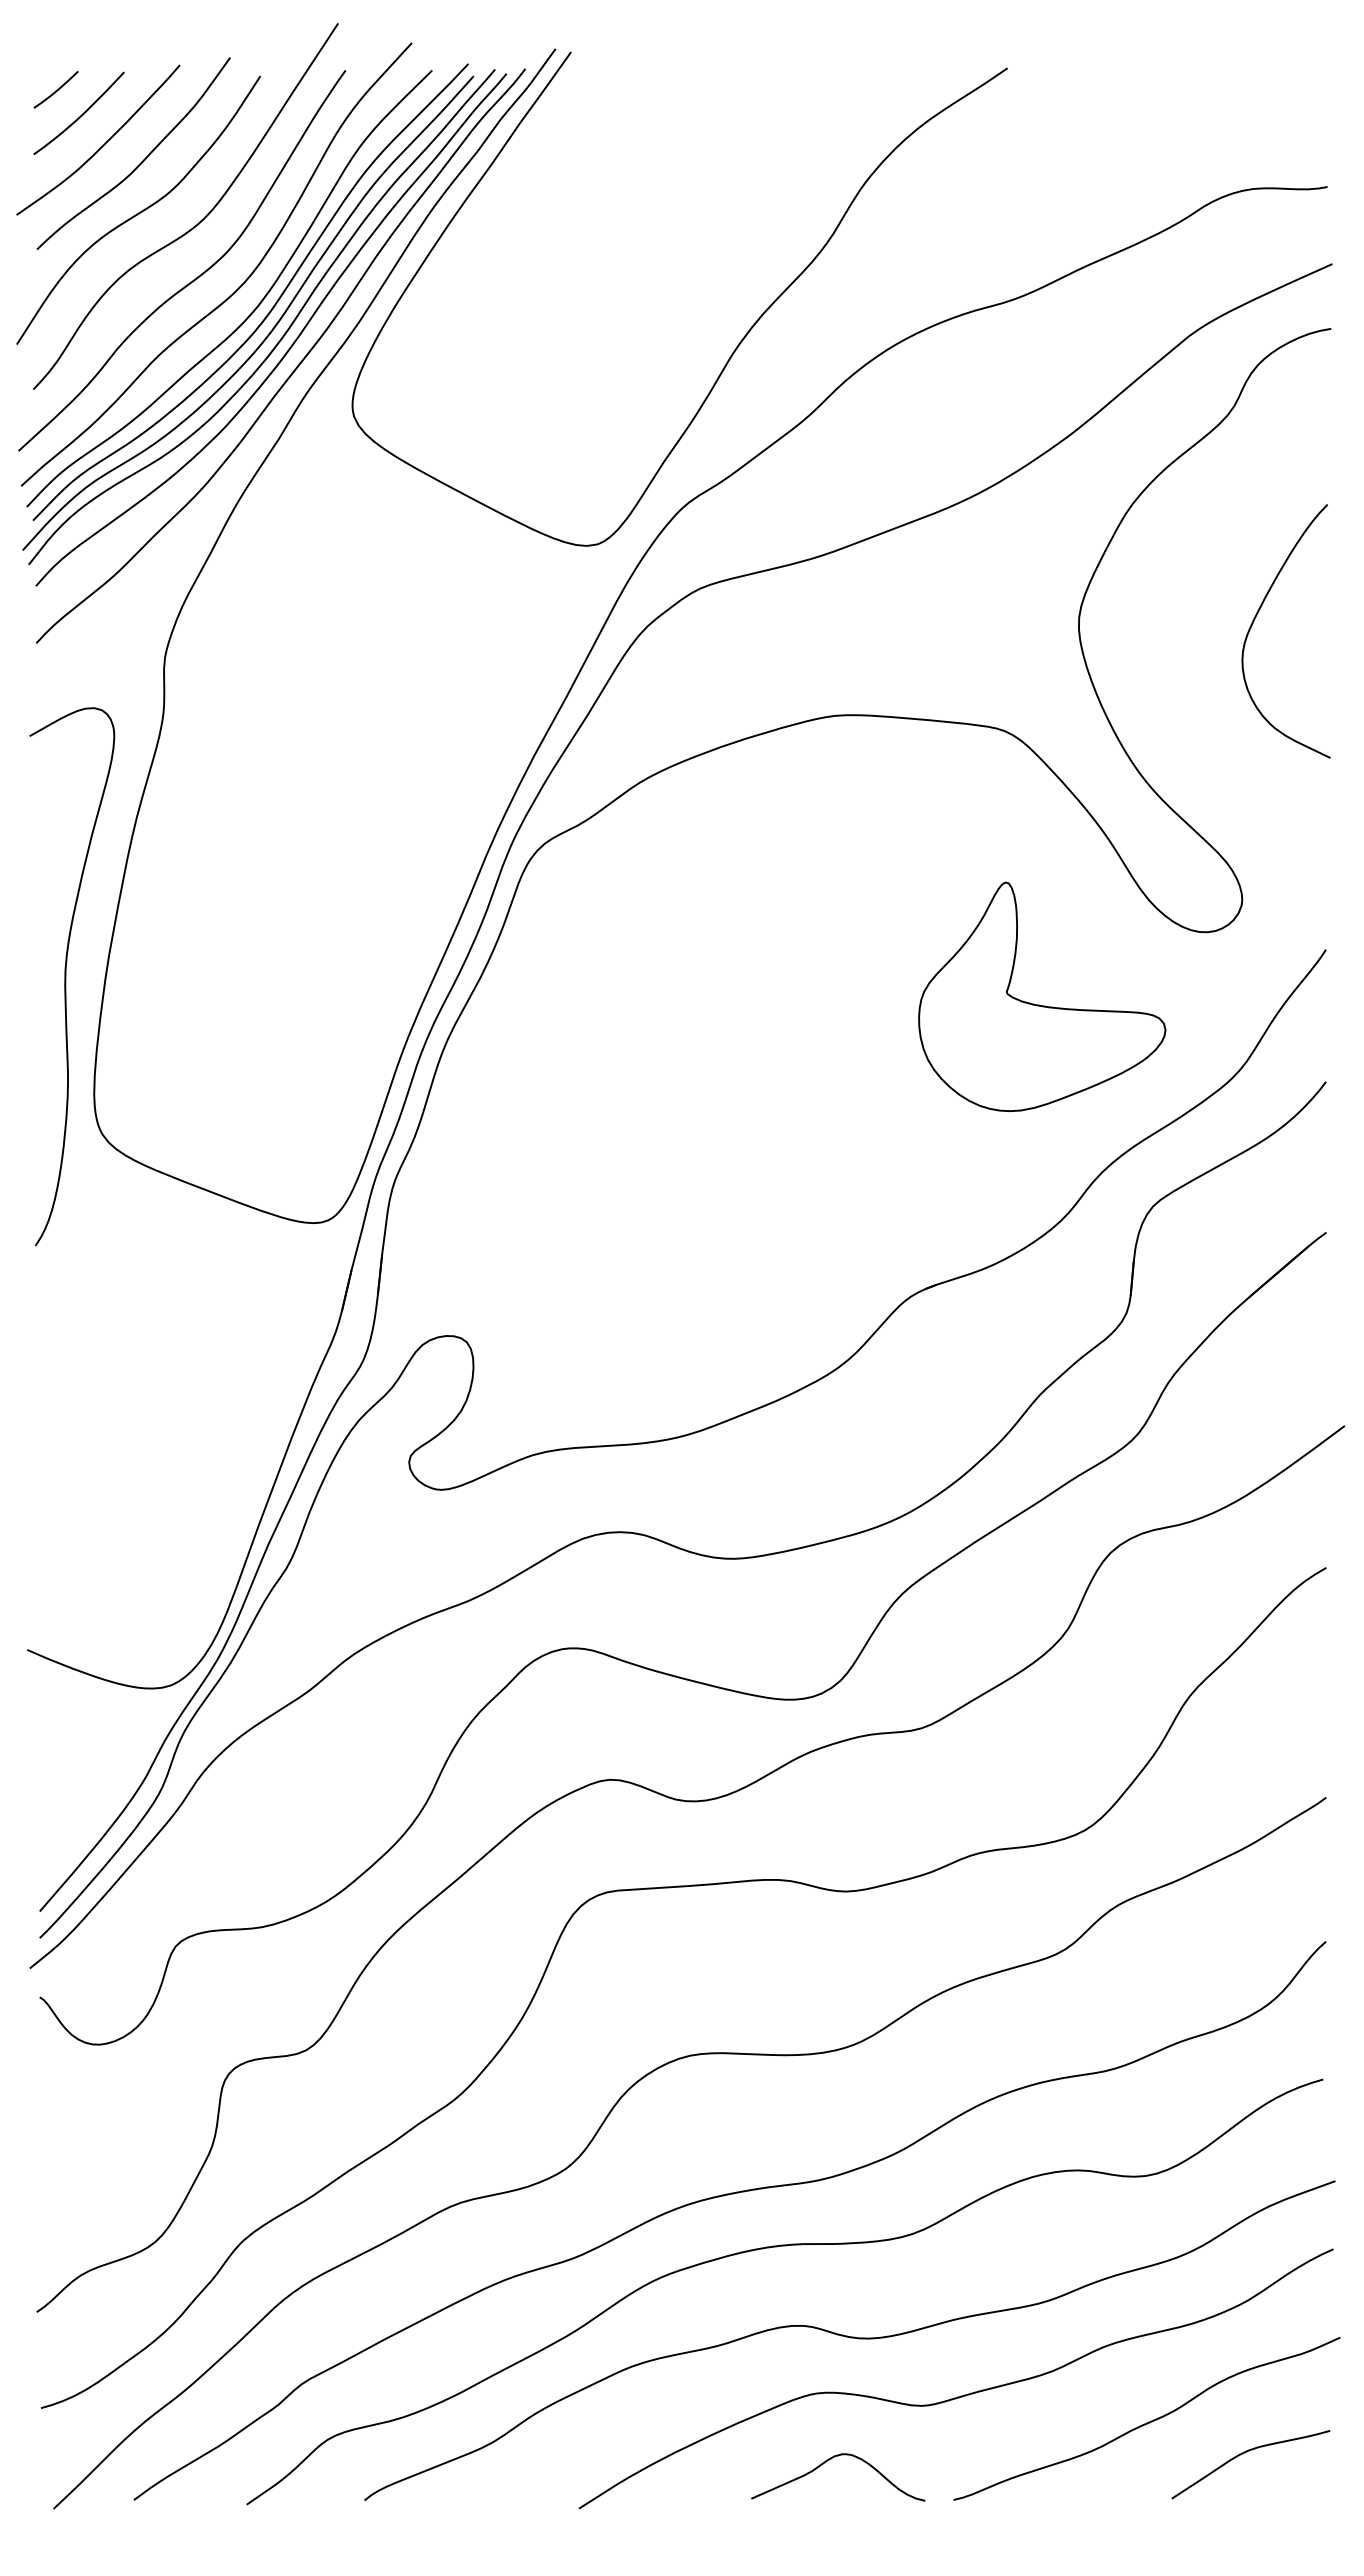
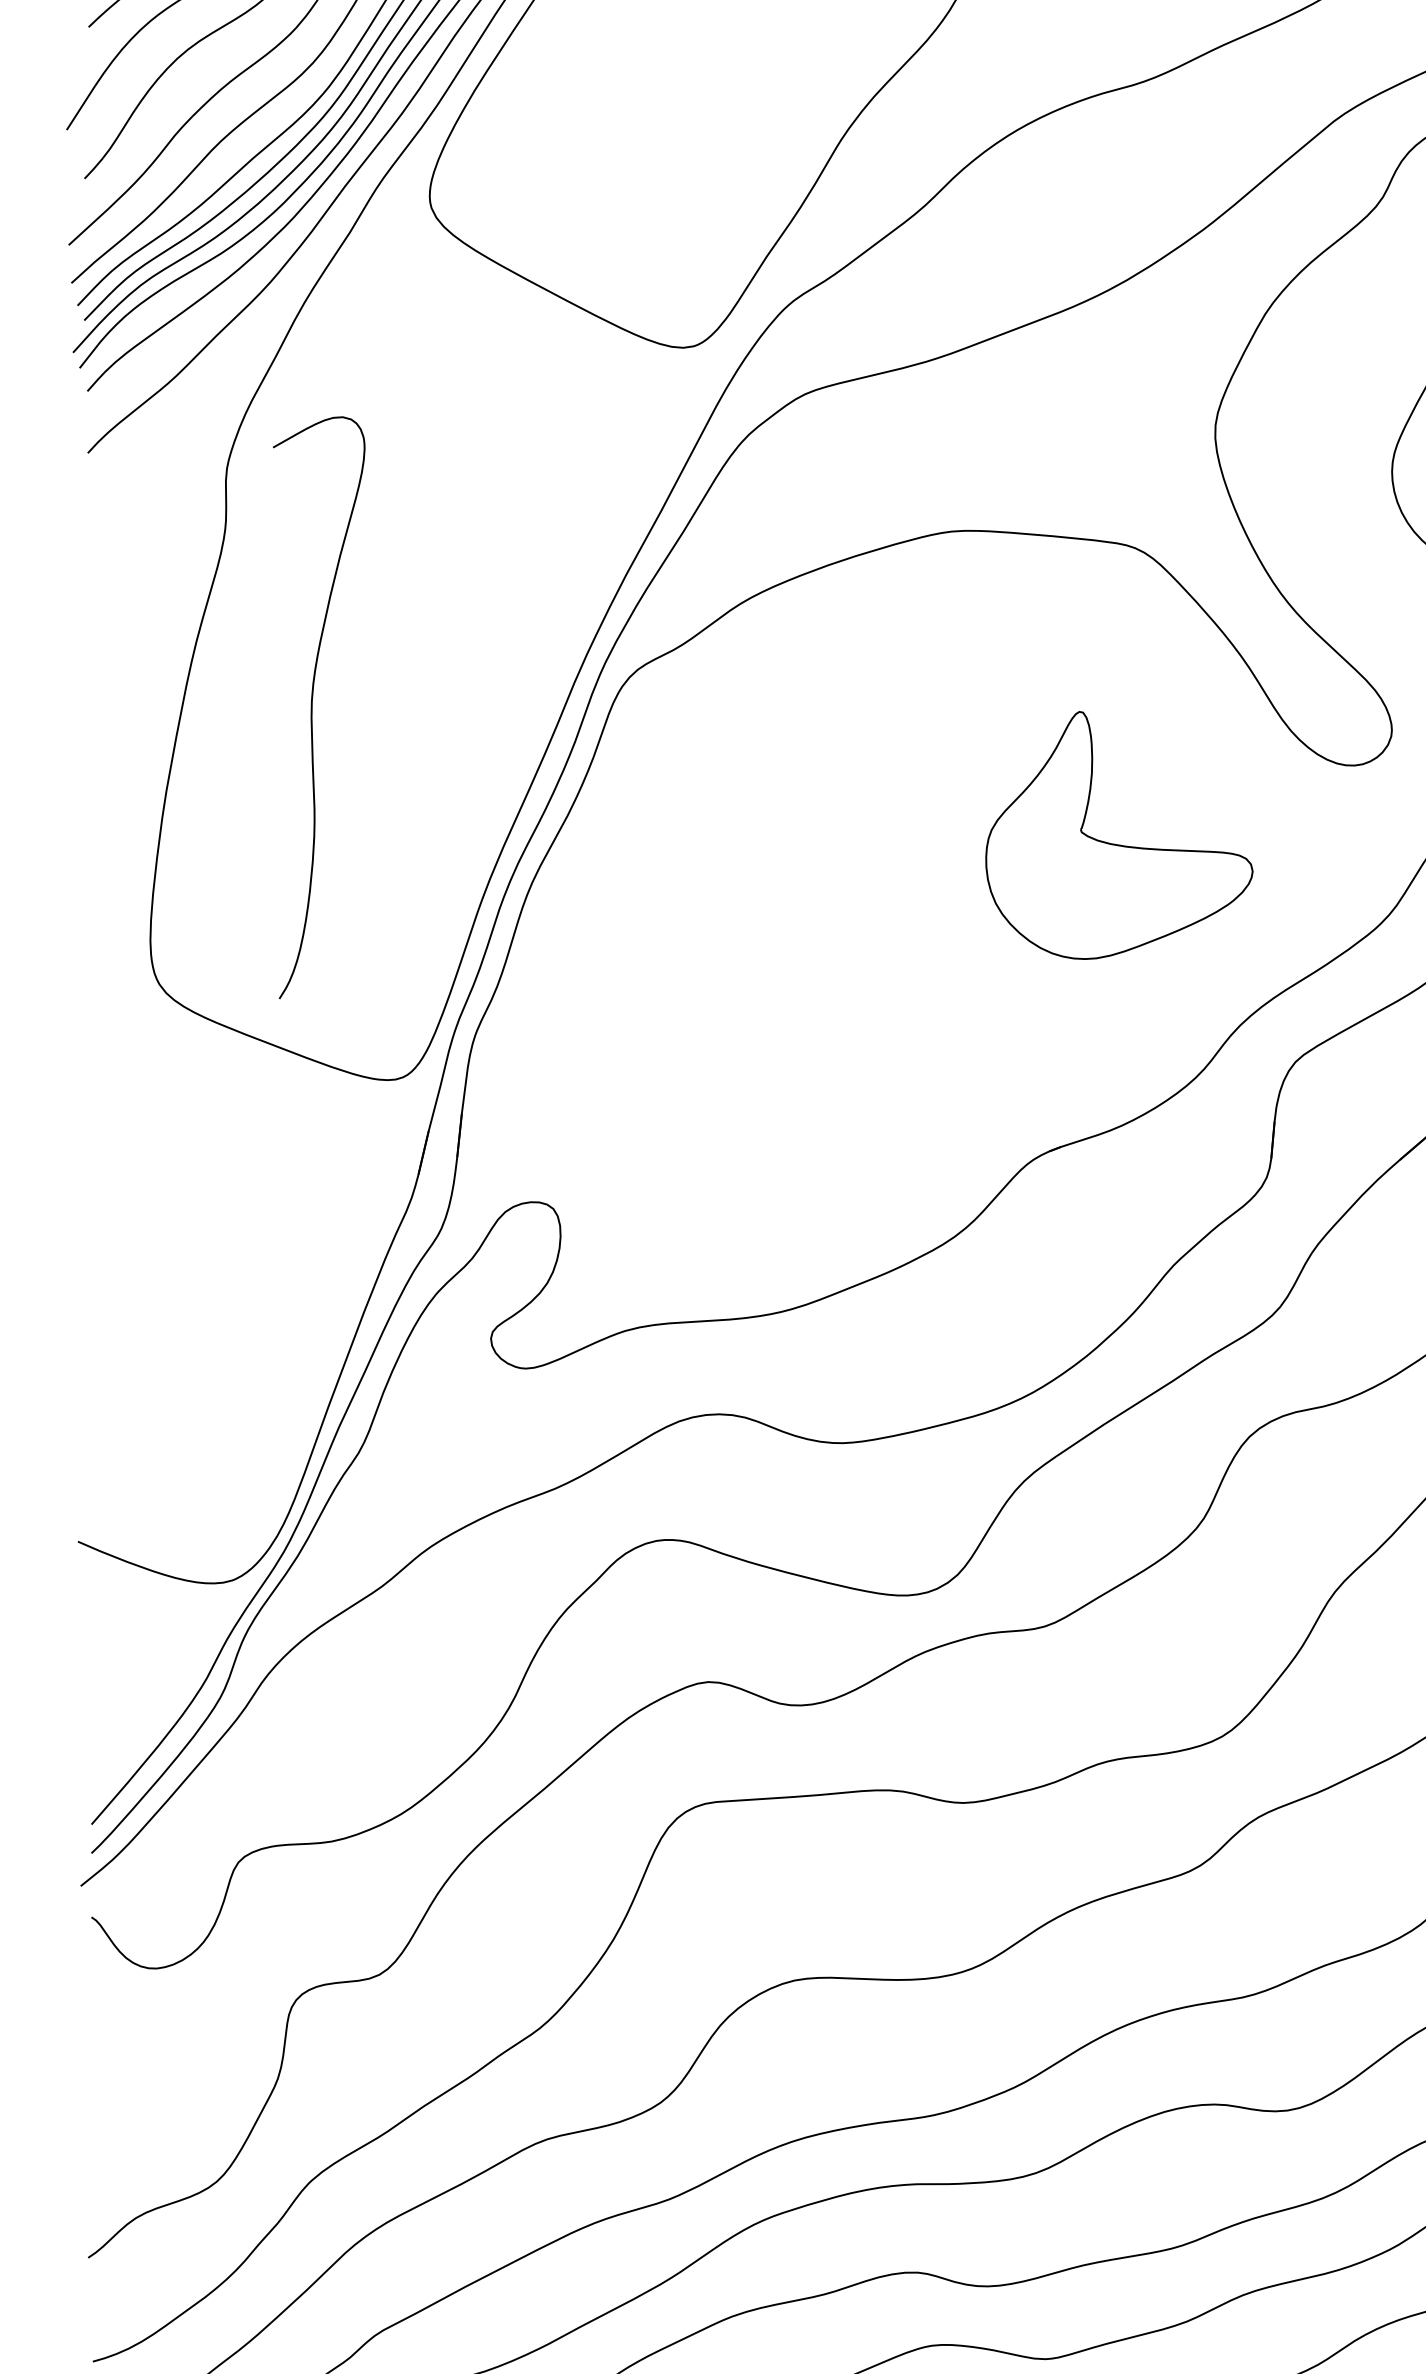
curve: (66, 976) -> (312, 707), moved
part: (1039, 1004) -> (1116, 843), moved

